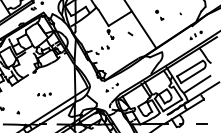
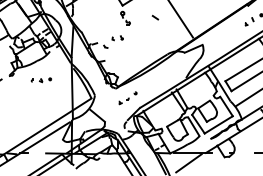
part: (44, 94) -> (41, 79), moved

